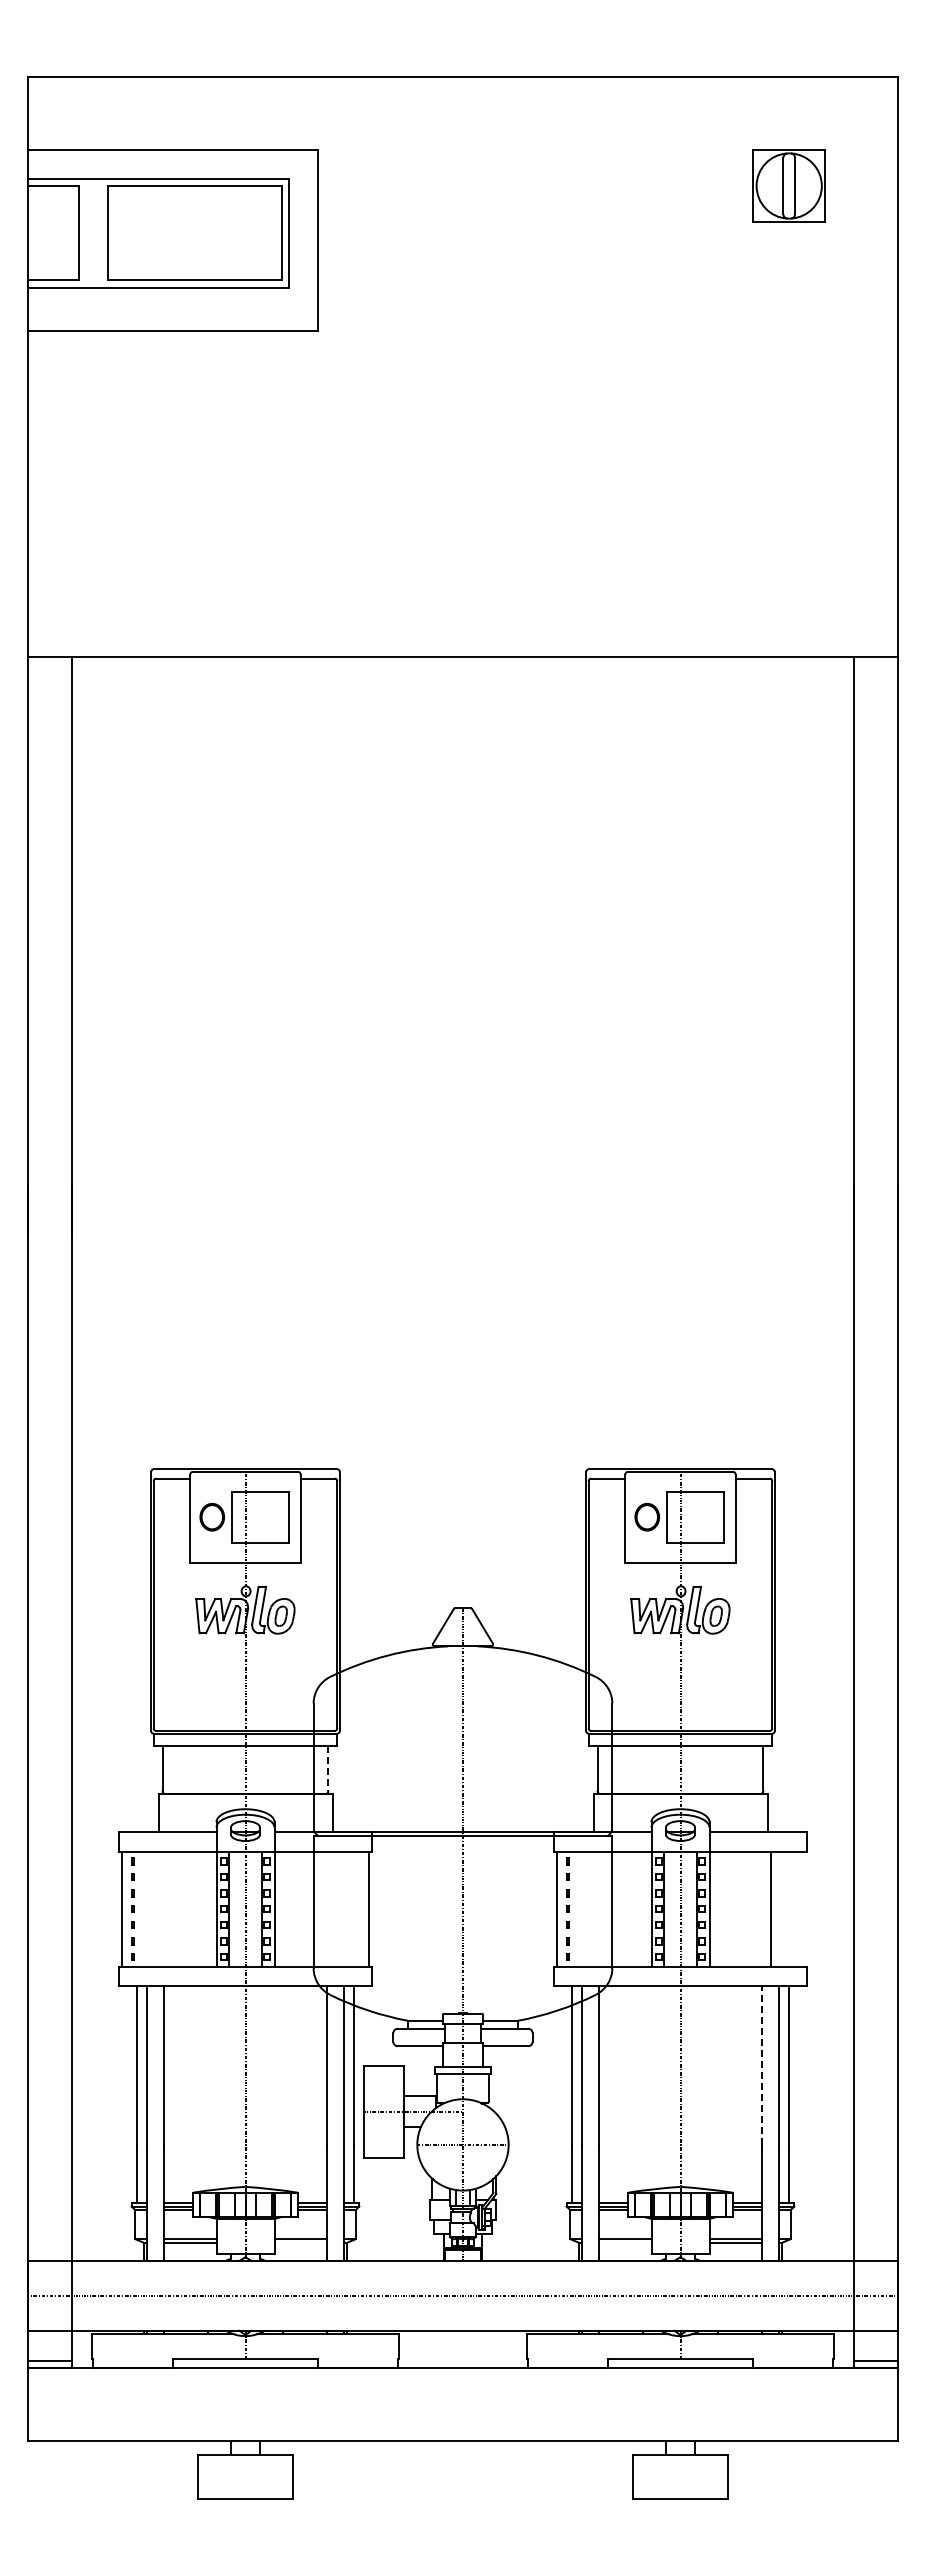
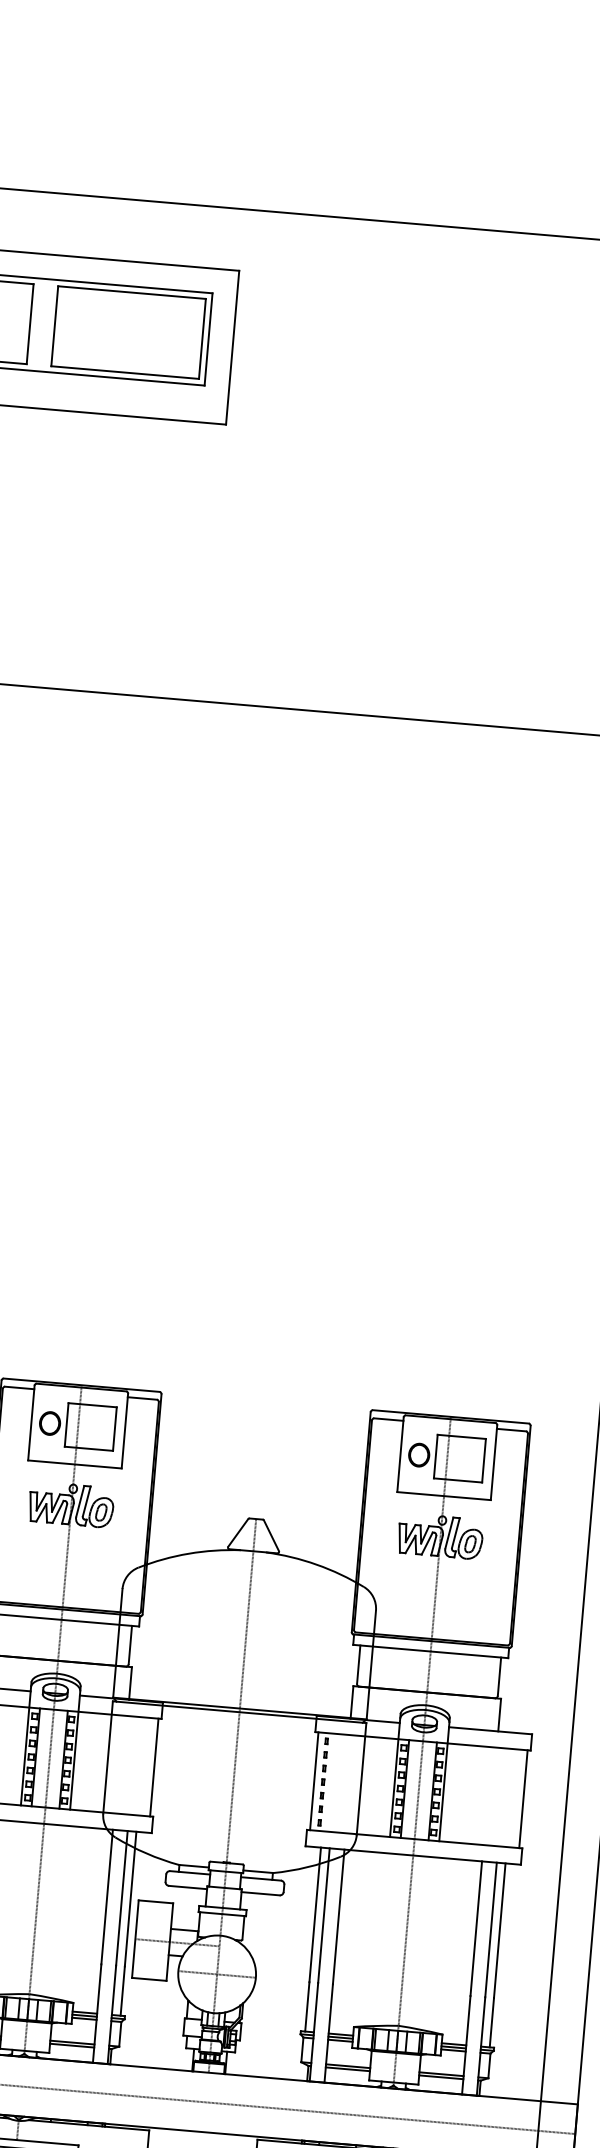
line: (328, 1768) -> (130, 1645), dashed -> solid
line: (770, 1908) -> (523, 1798), moved
line: (761, 2064) -> (476, 1927), dashed -> solid
line: (300, 2242) -> (72, 2045), added
line: (625, 2242) -> (347, 2069), added

